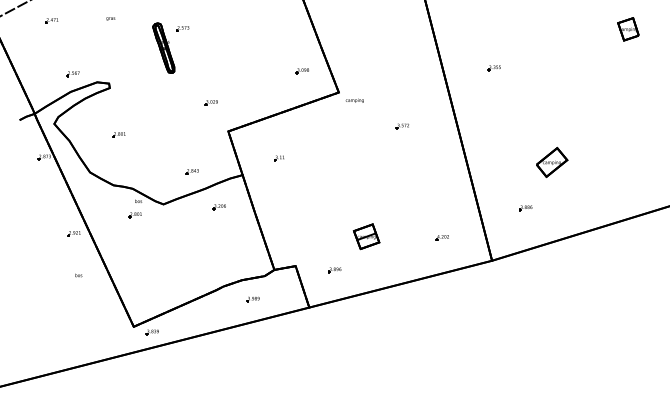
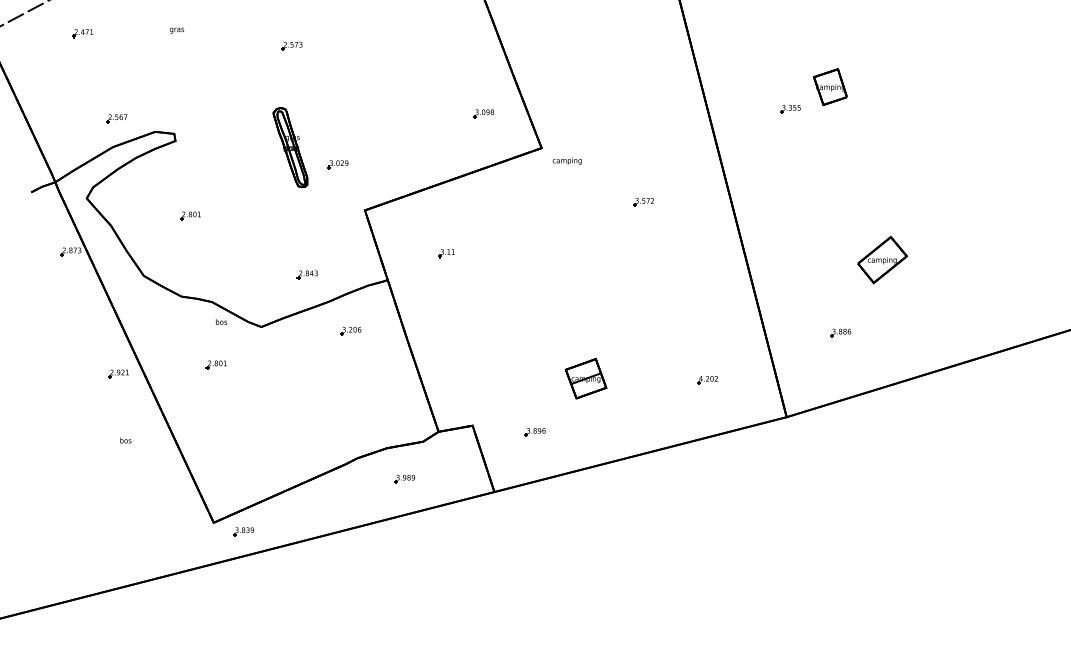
part: (628, 29) -> (830, 87), moved
part: (163, 47) -> (290, 146), moved
part: (134, 215) -> (214, 365), moved

